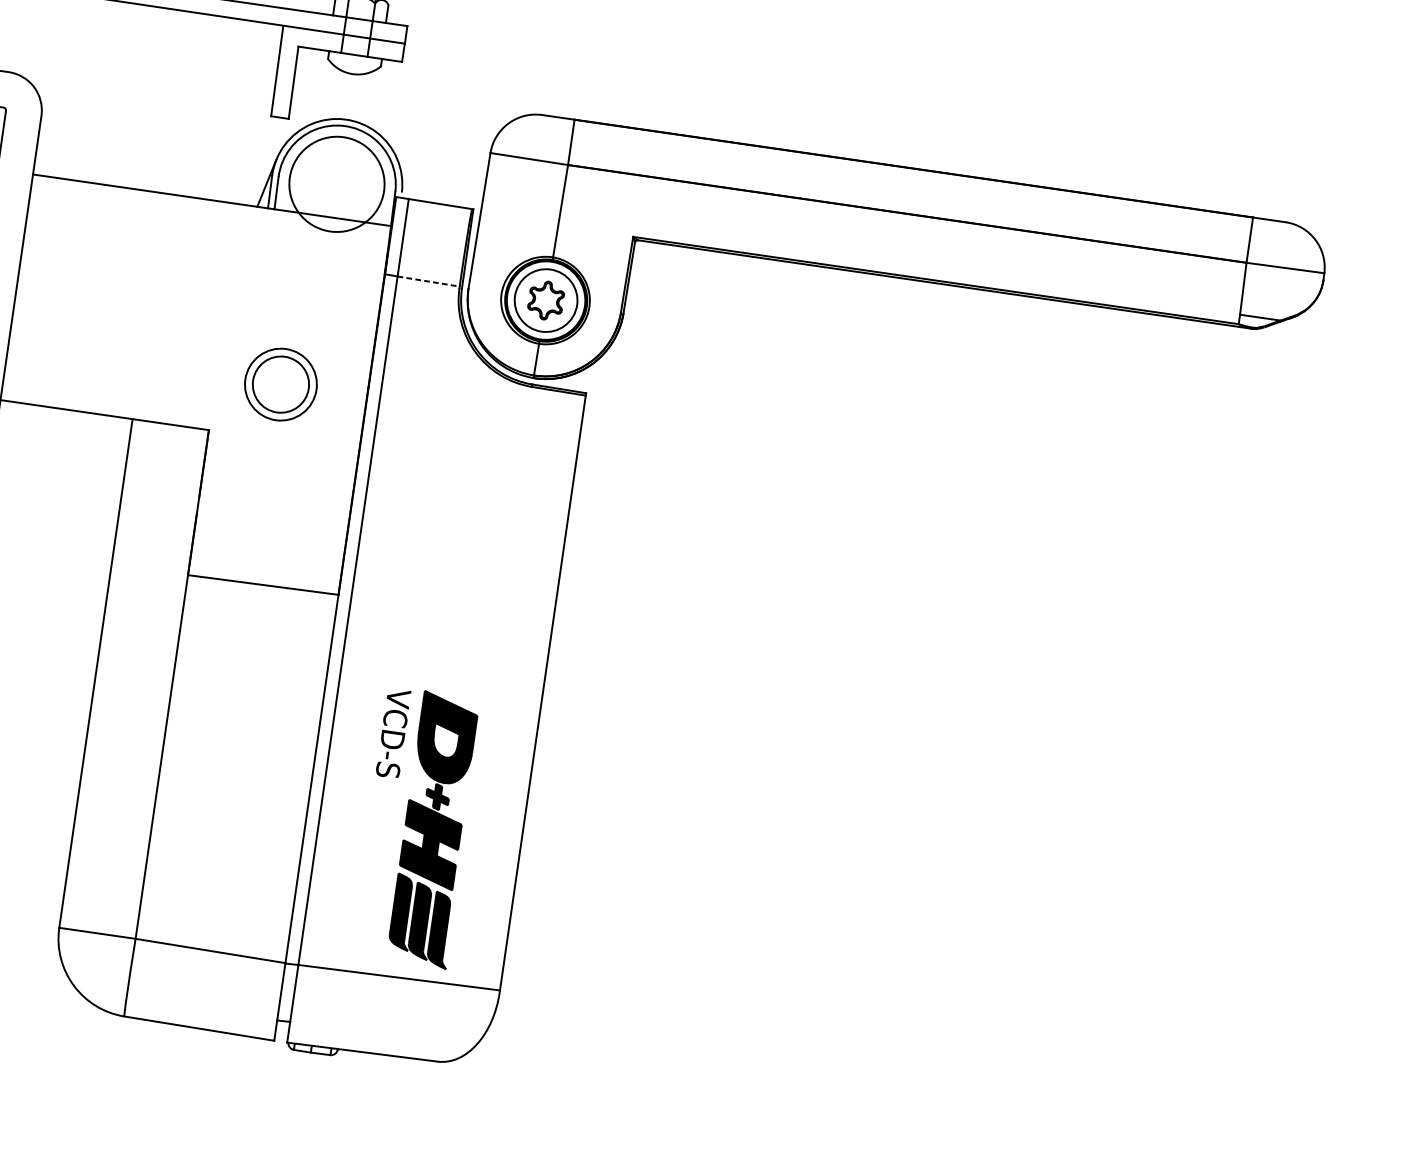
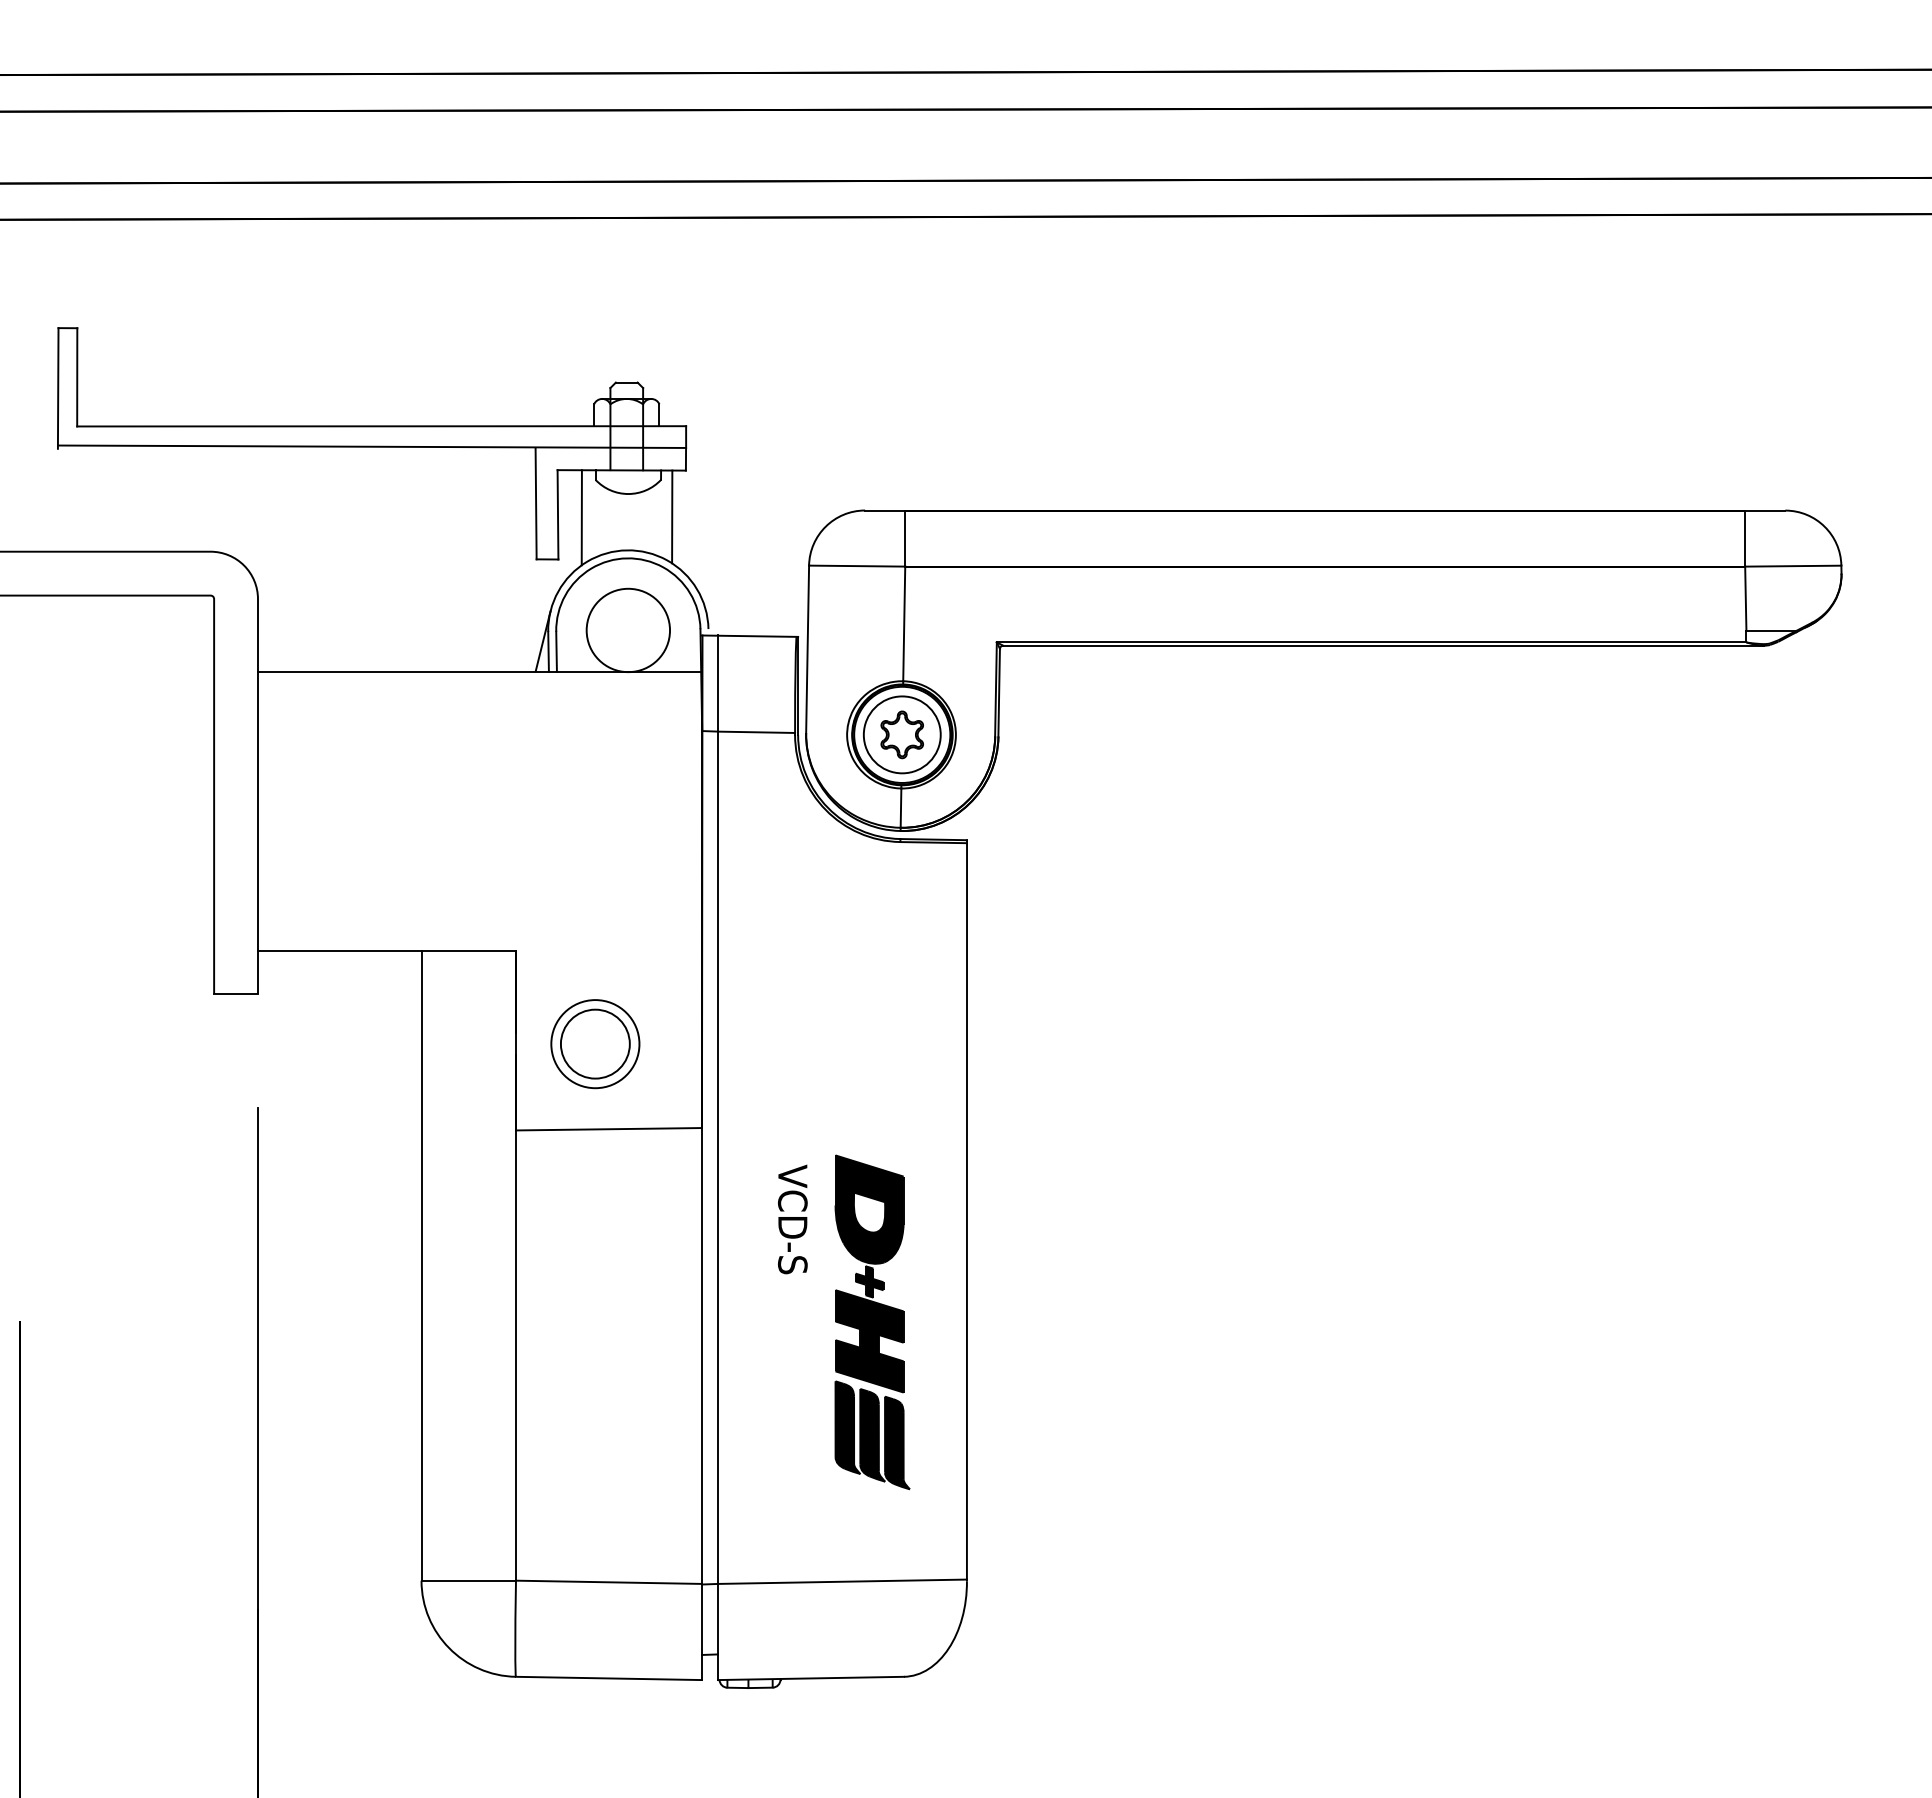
line: (312, 87) -> (581, 517), added
line: (385, 97) -> (672, 516), added
circle: (337, 184) -> (628, 630), size x0.71
line: (428, 281) -> (756, 732), dashed -> solid
part: (280, 384) -> (595, 1044), moved
text: (393, 733) -> (792, 1219), moved
part: (435, 830) -> (872, 1322), moved

